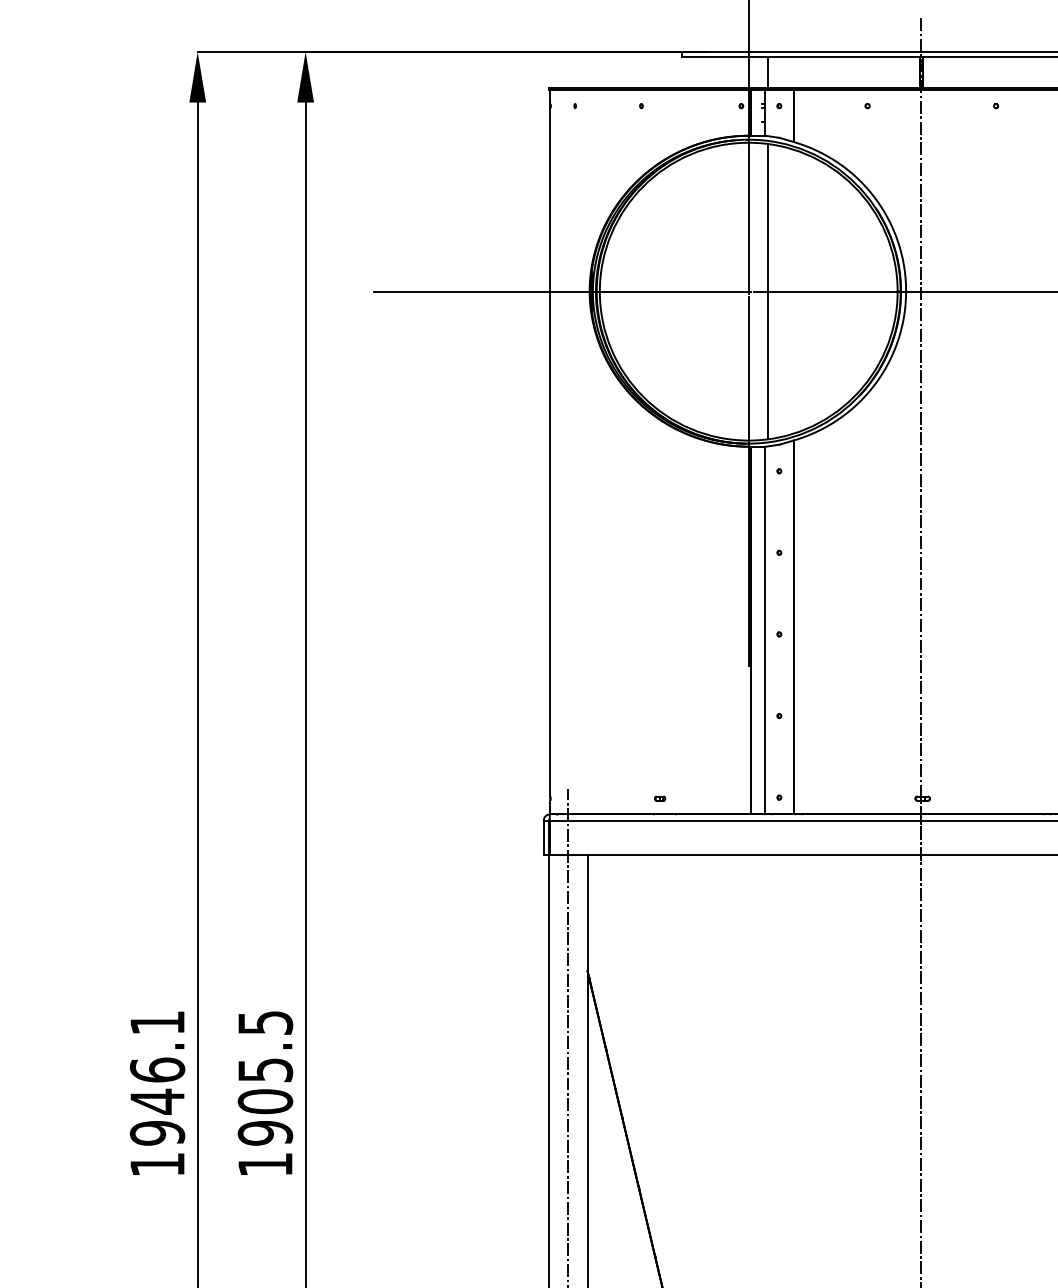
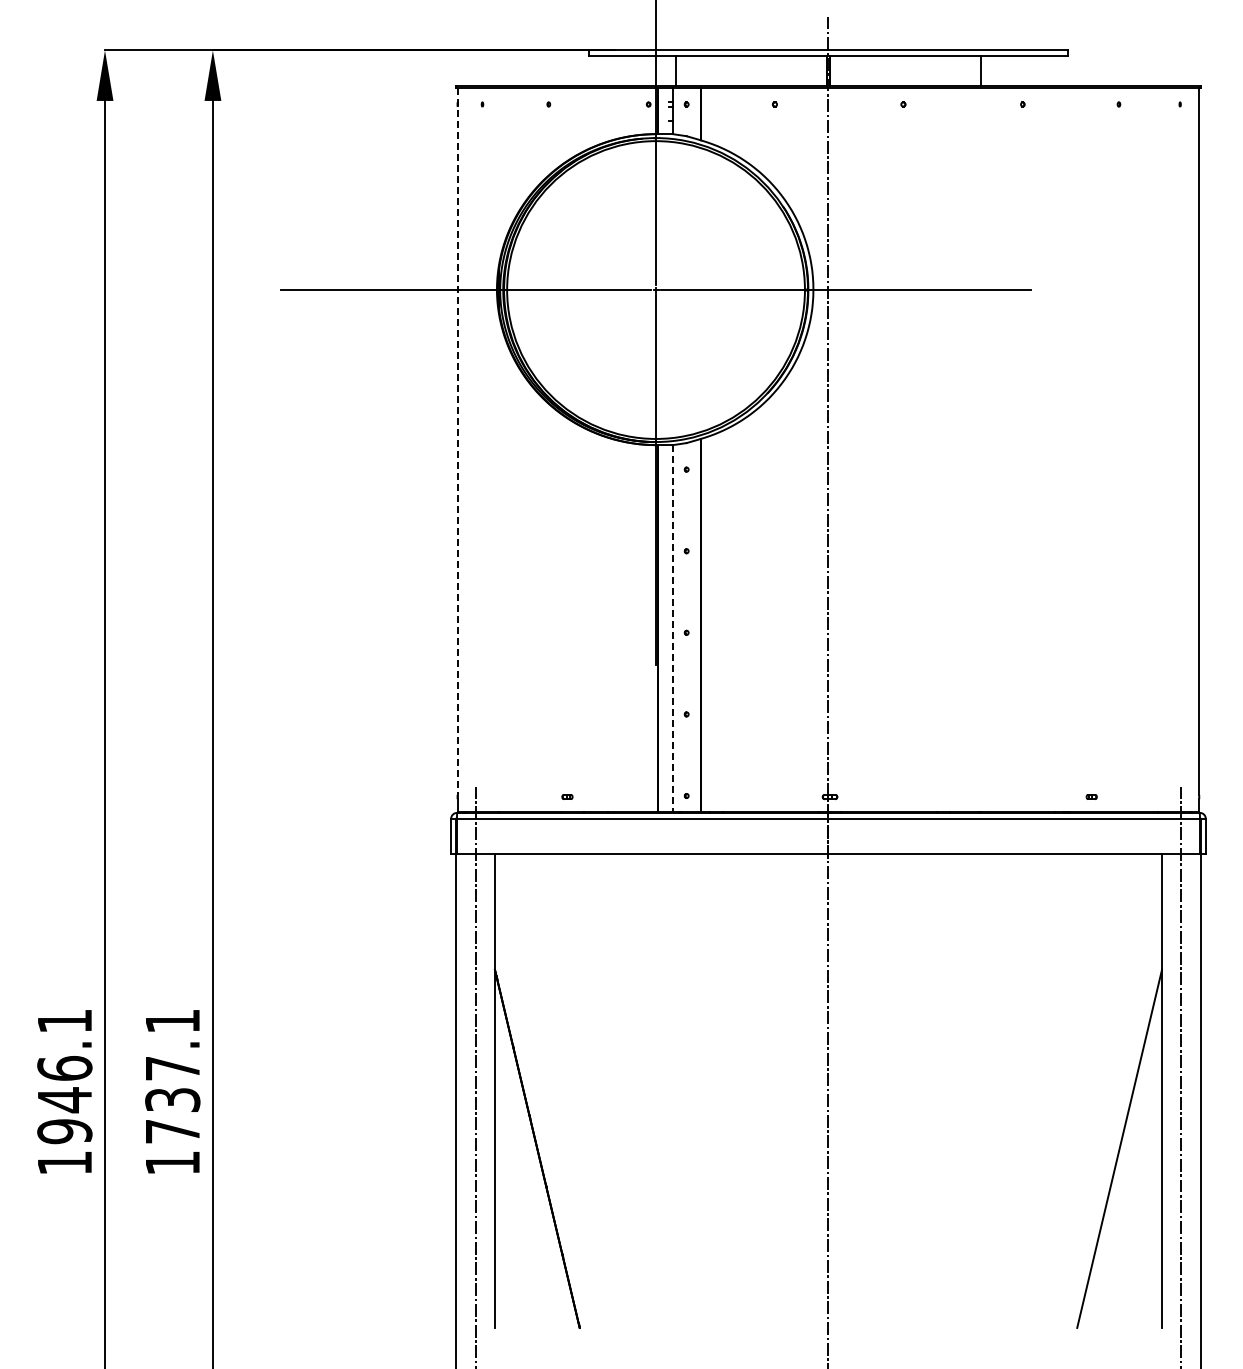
line: (768, 291) -> (675, 289), removed
line: (550, 444) -> (457, 442), solid -> dashed
line: (765, 630) -> (672, 628), solid -> dashed
text: (265, 1078) -> (172, 1076), 1905.5 -> 1737.1

